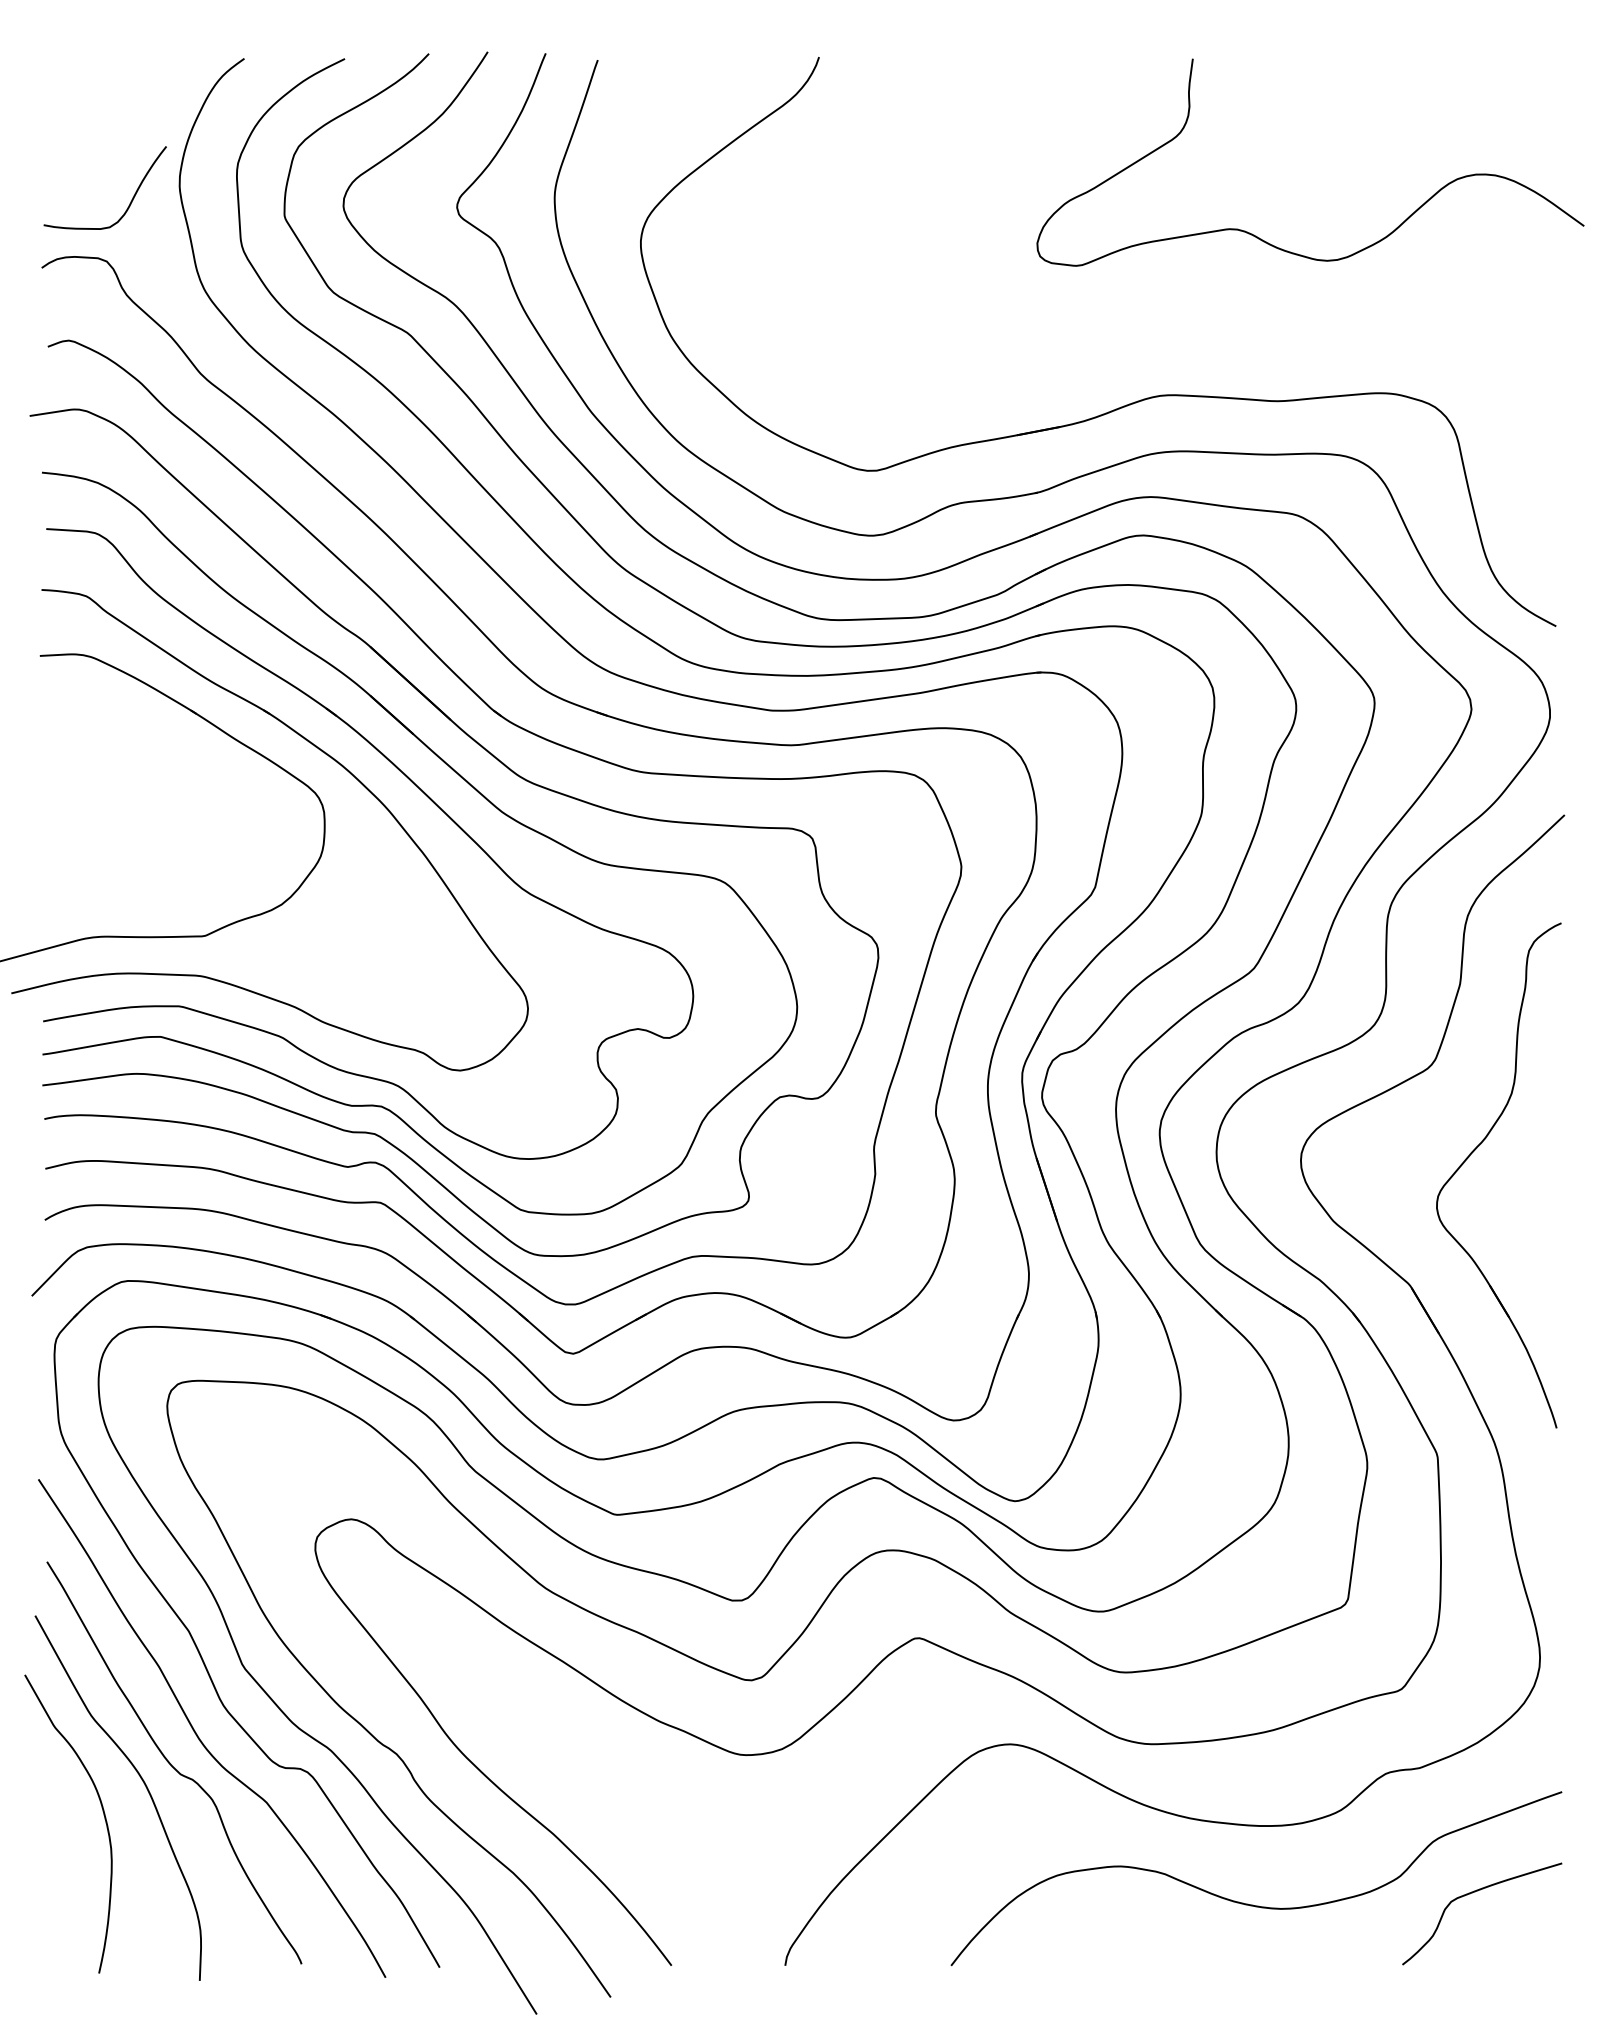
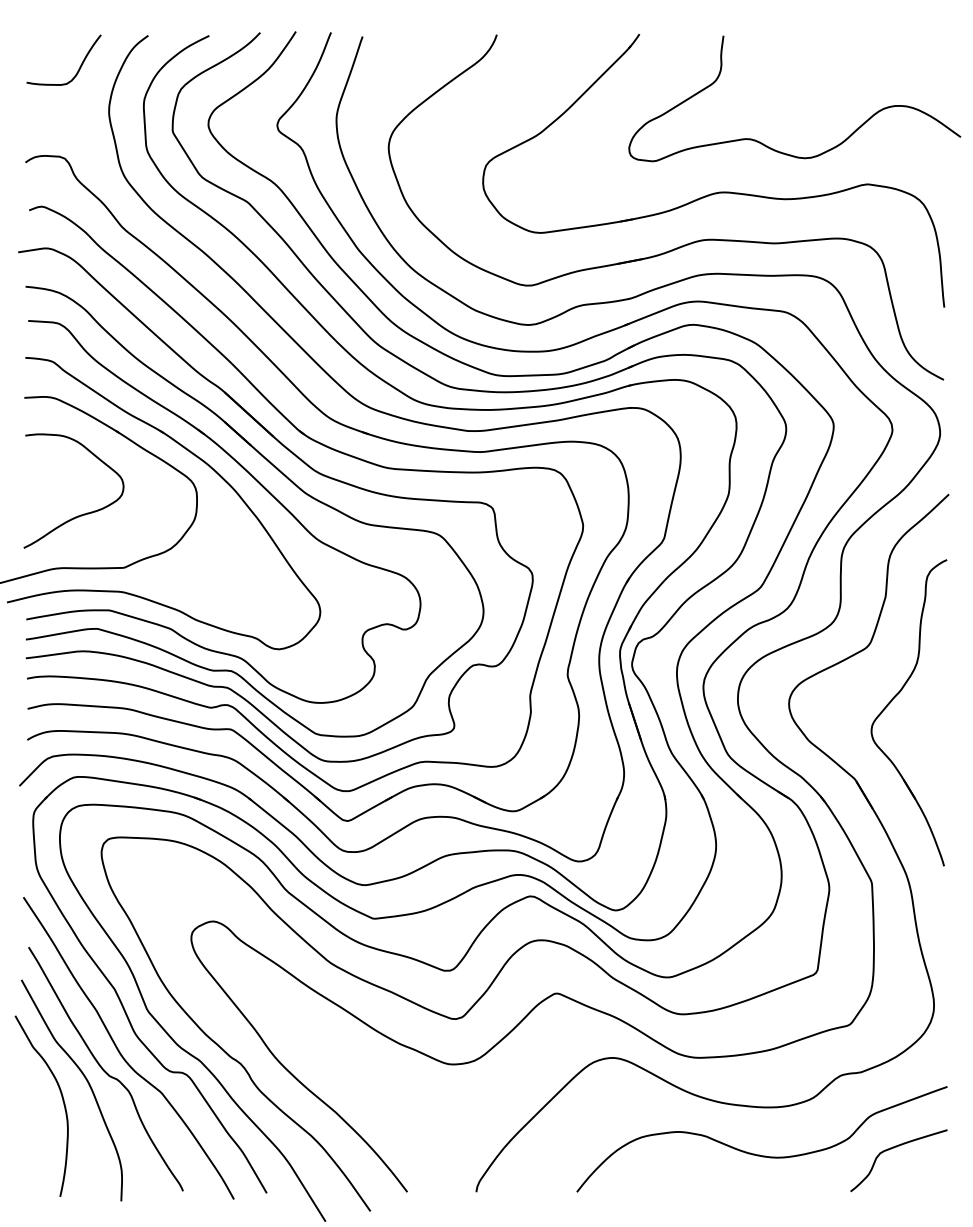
curve: (130, 198) -> (79, 66), moved
part: (1186, 315) -> (719, 191), added
curve: (132, 848) -> (80, 514), added

